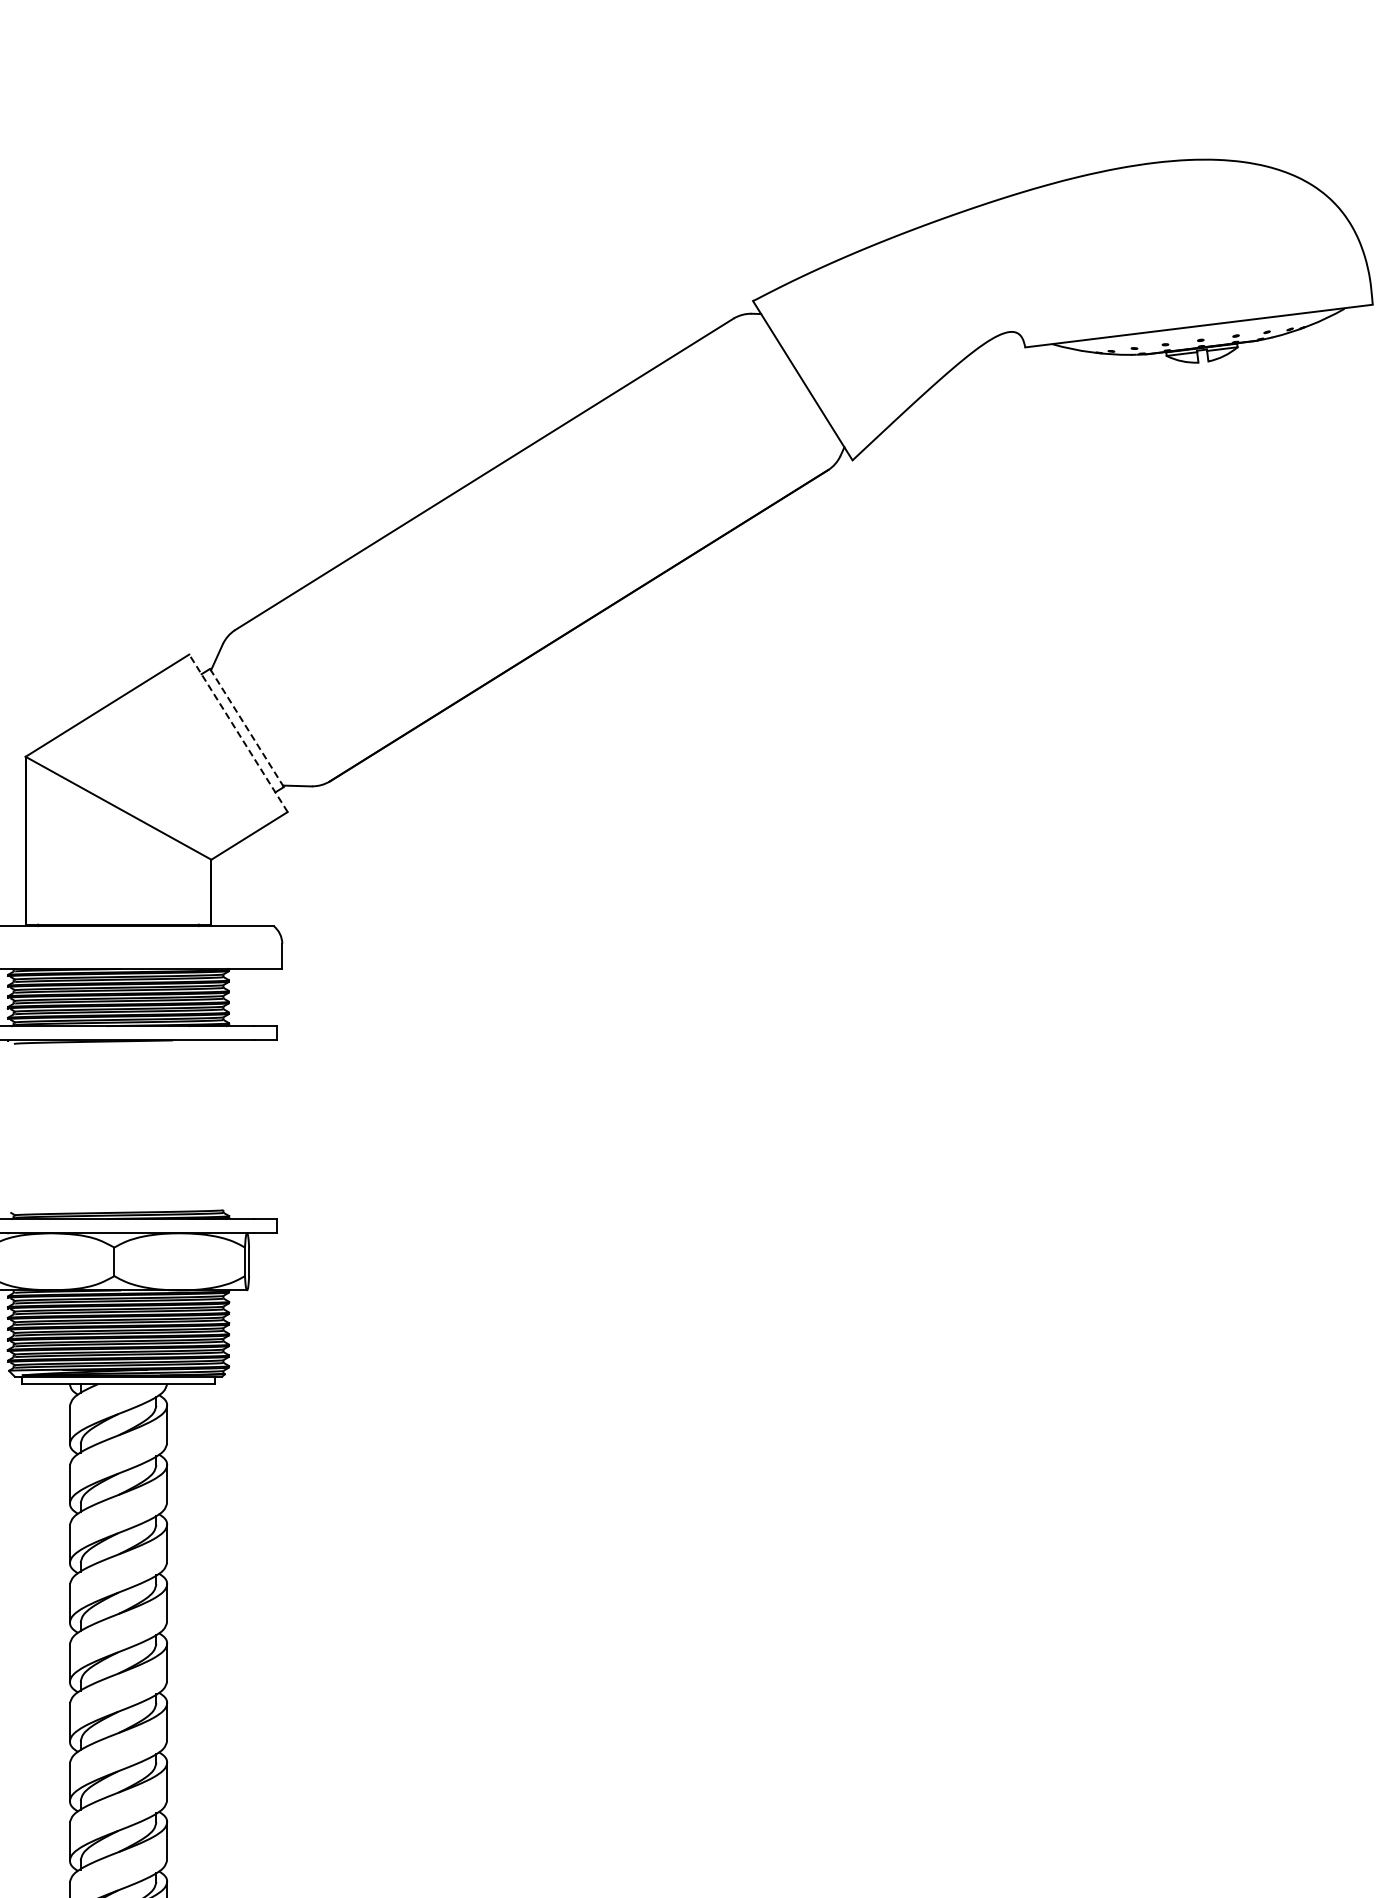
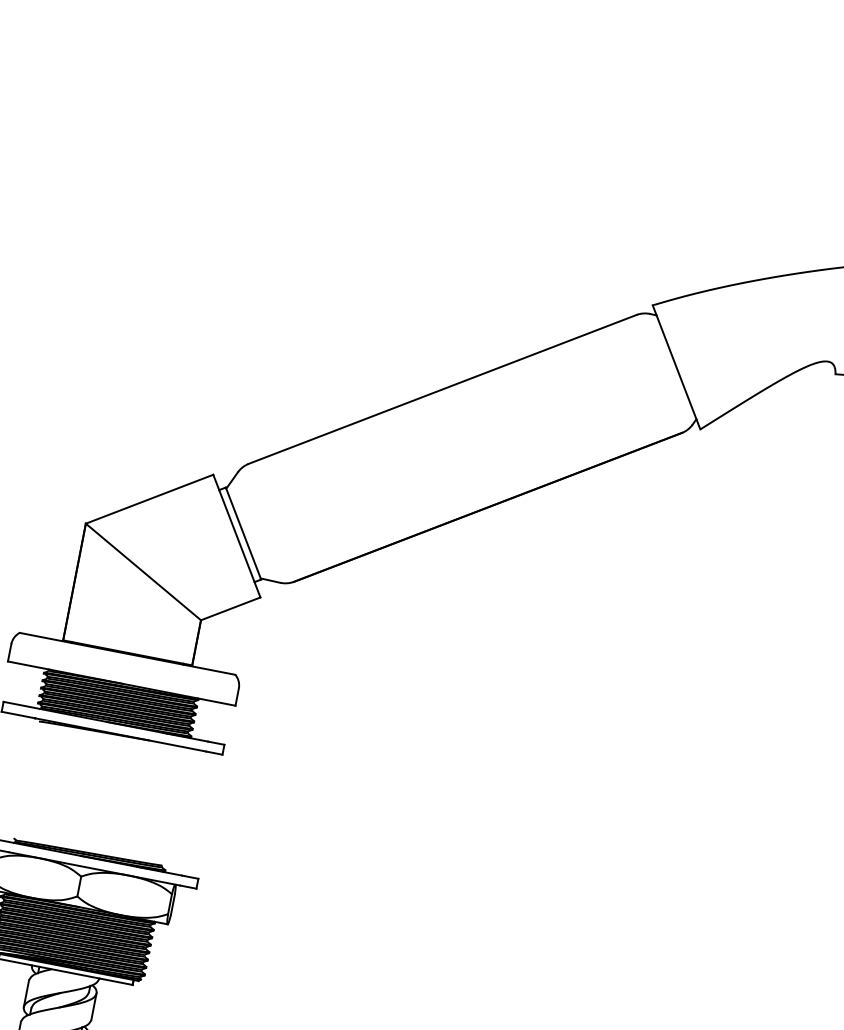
line: (246, 728) -> (243, 533), dashed -> solid
line: (238, 733) -> (236, 536), dashed -> solid

